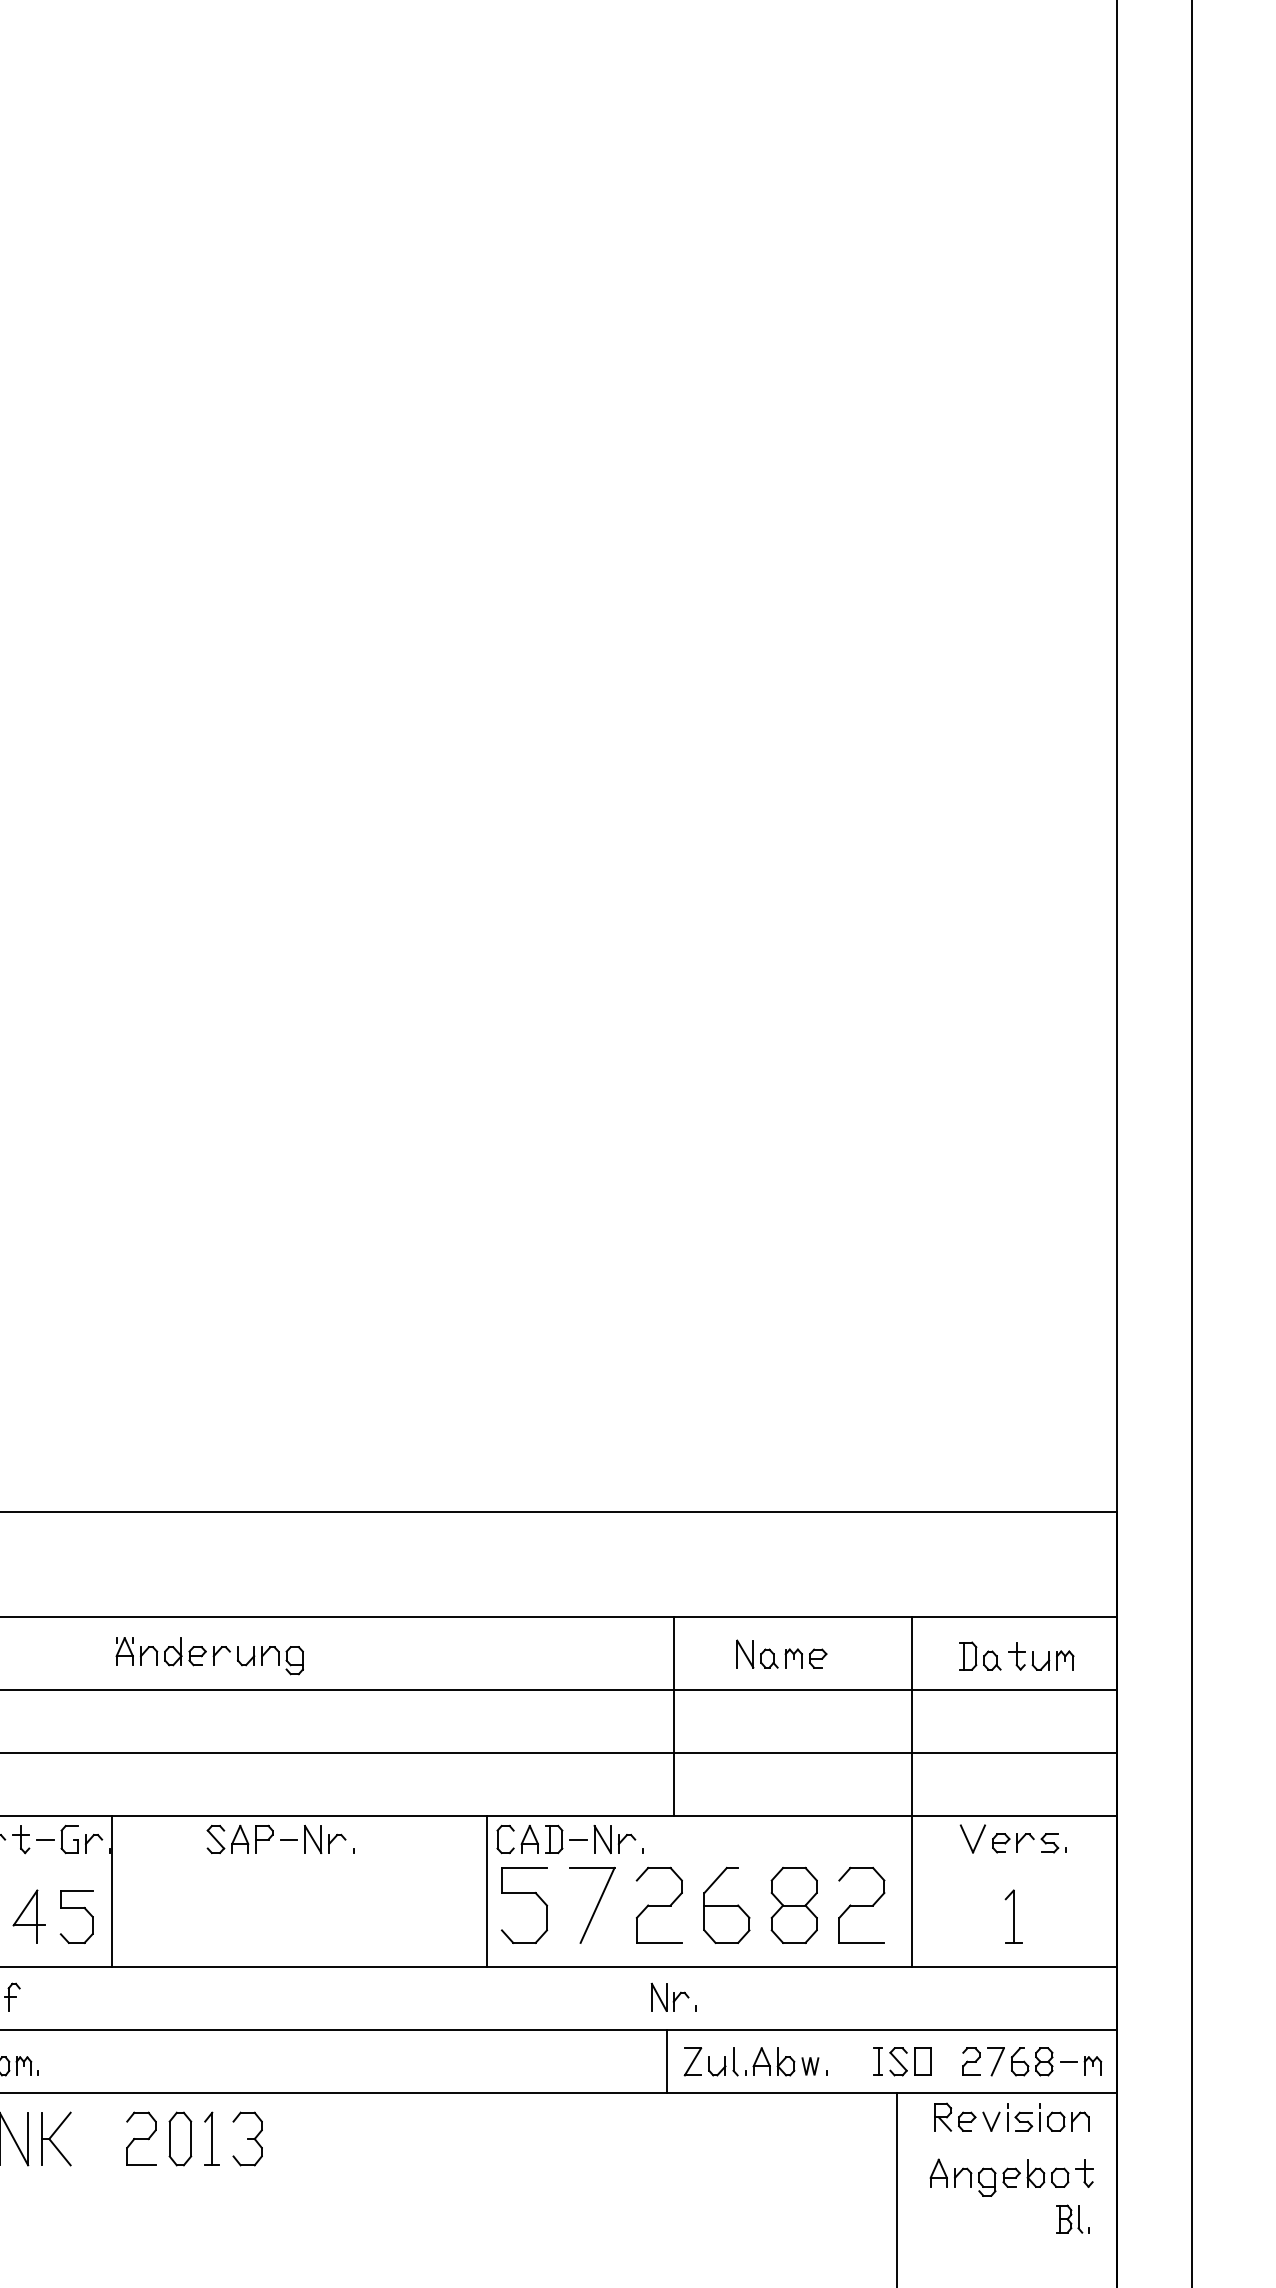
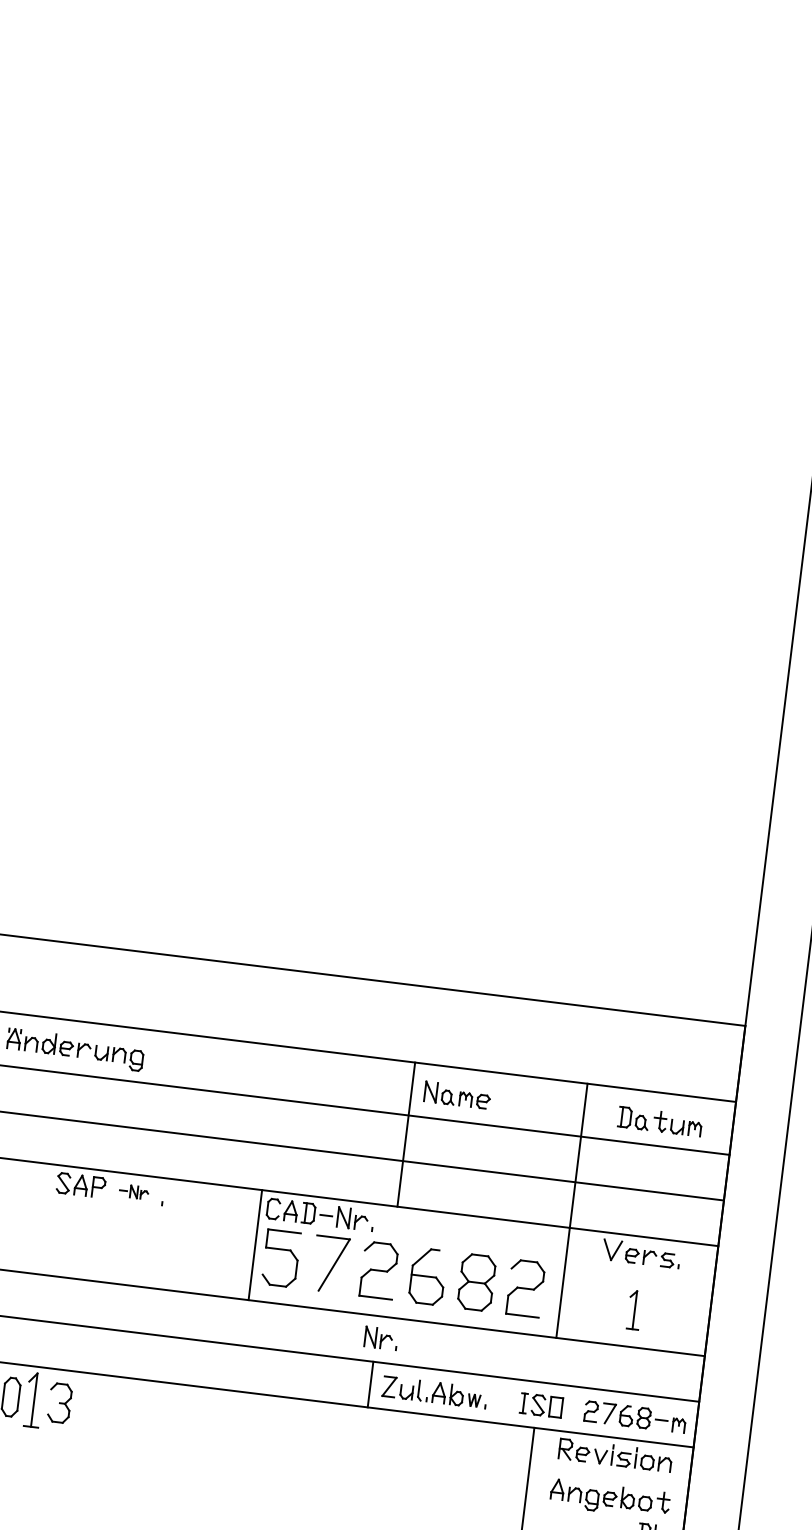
part: (781, 1653) -> (457, 1094), moved
part: (313, 1839) -> (134, 1191), size x0.6
part: (211, 2138) -> (33, 1399), size x1.4

